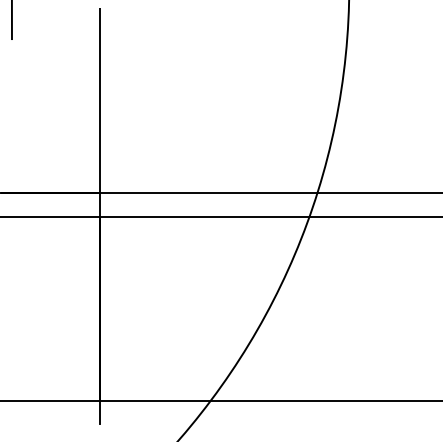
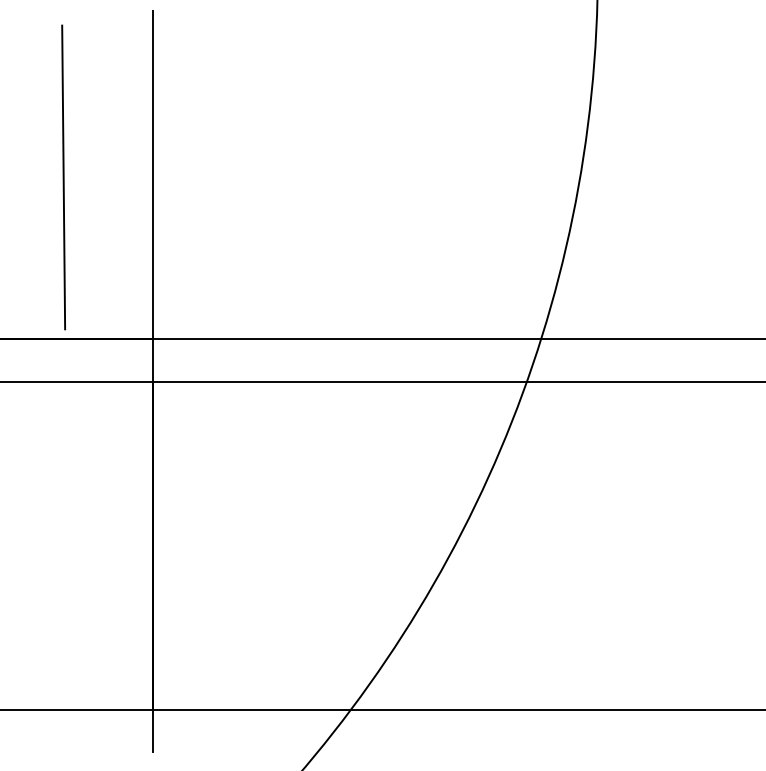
line: (49, 102) -> (62, 177), added

